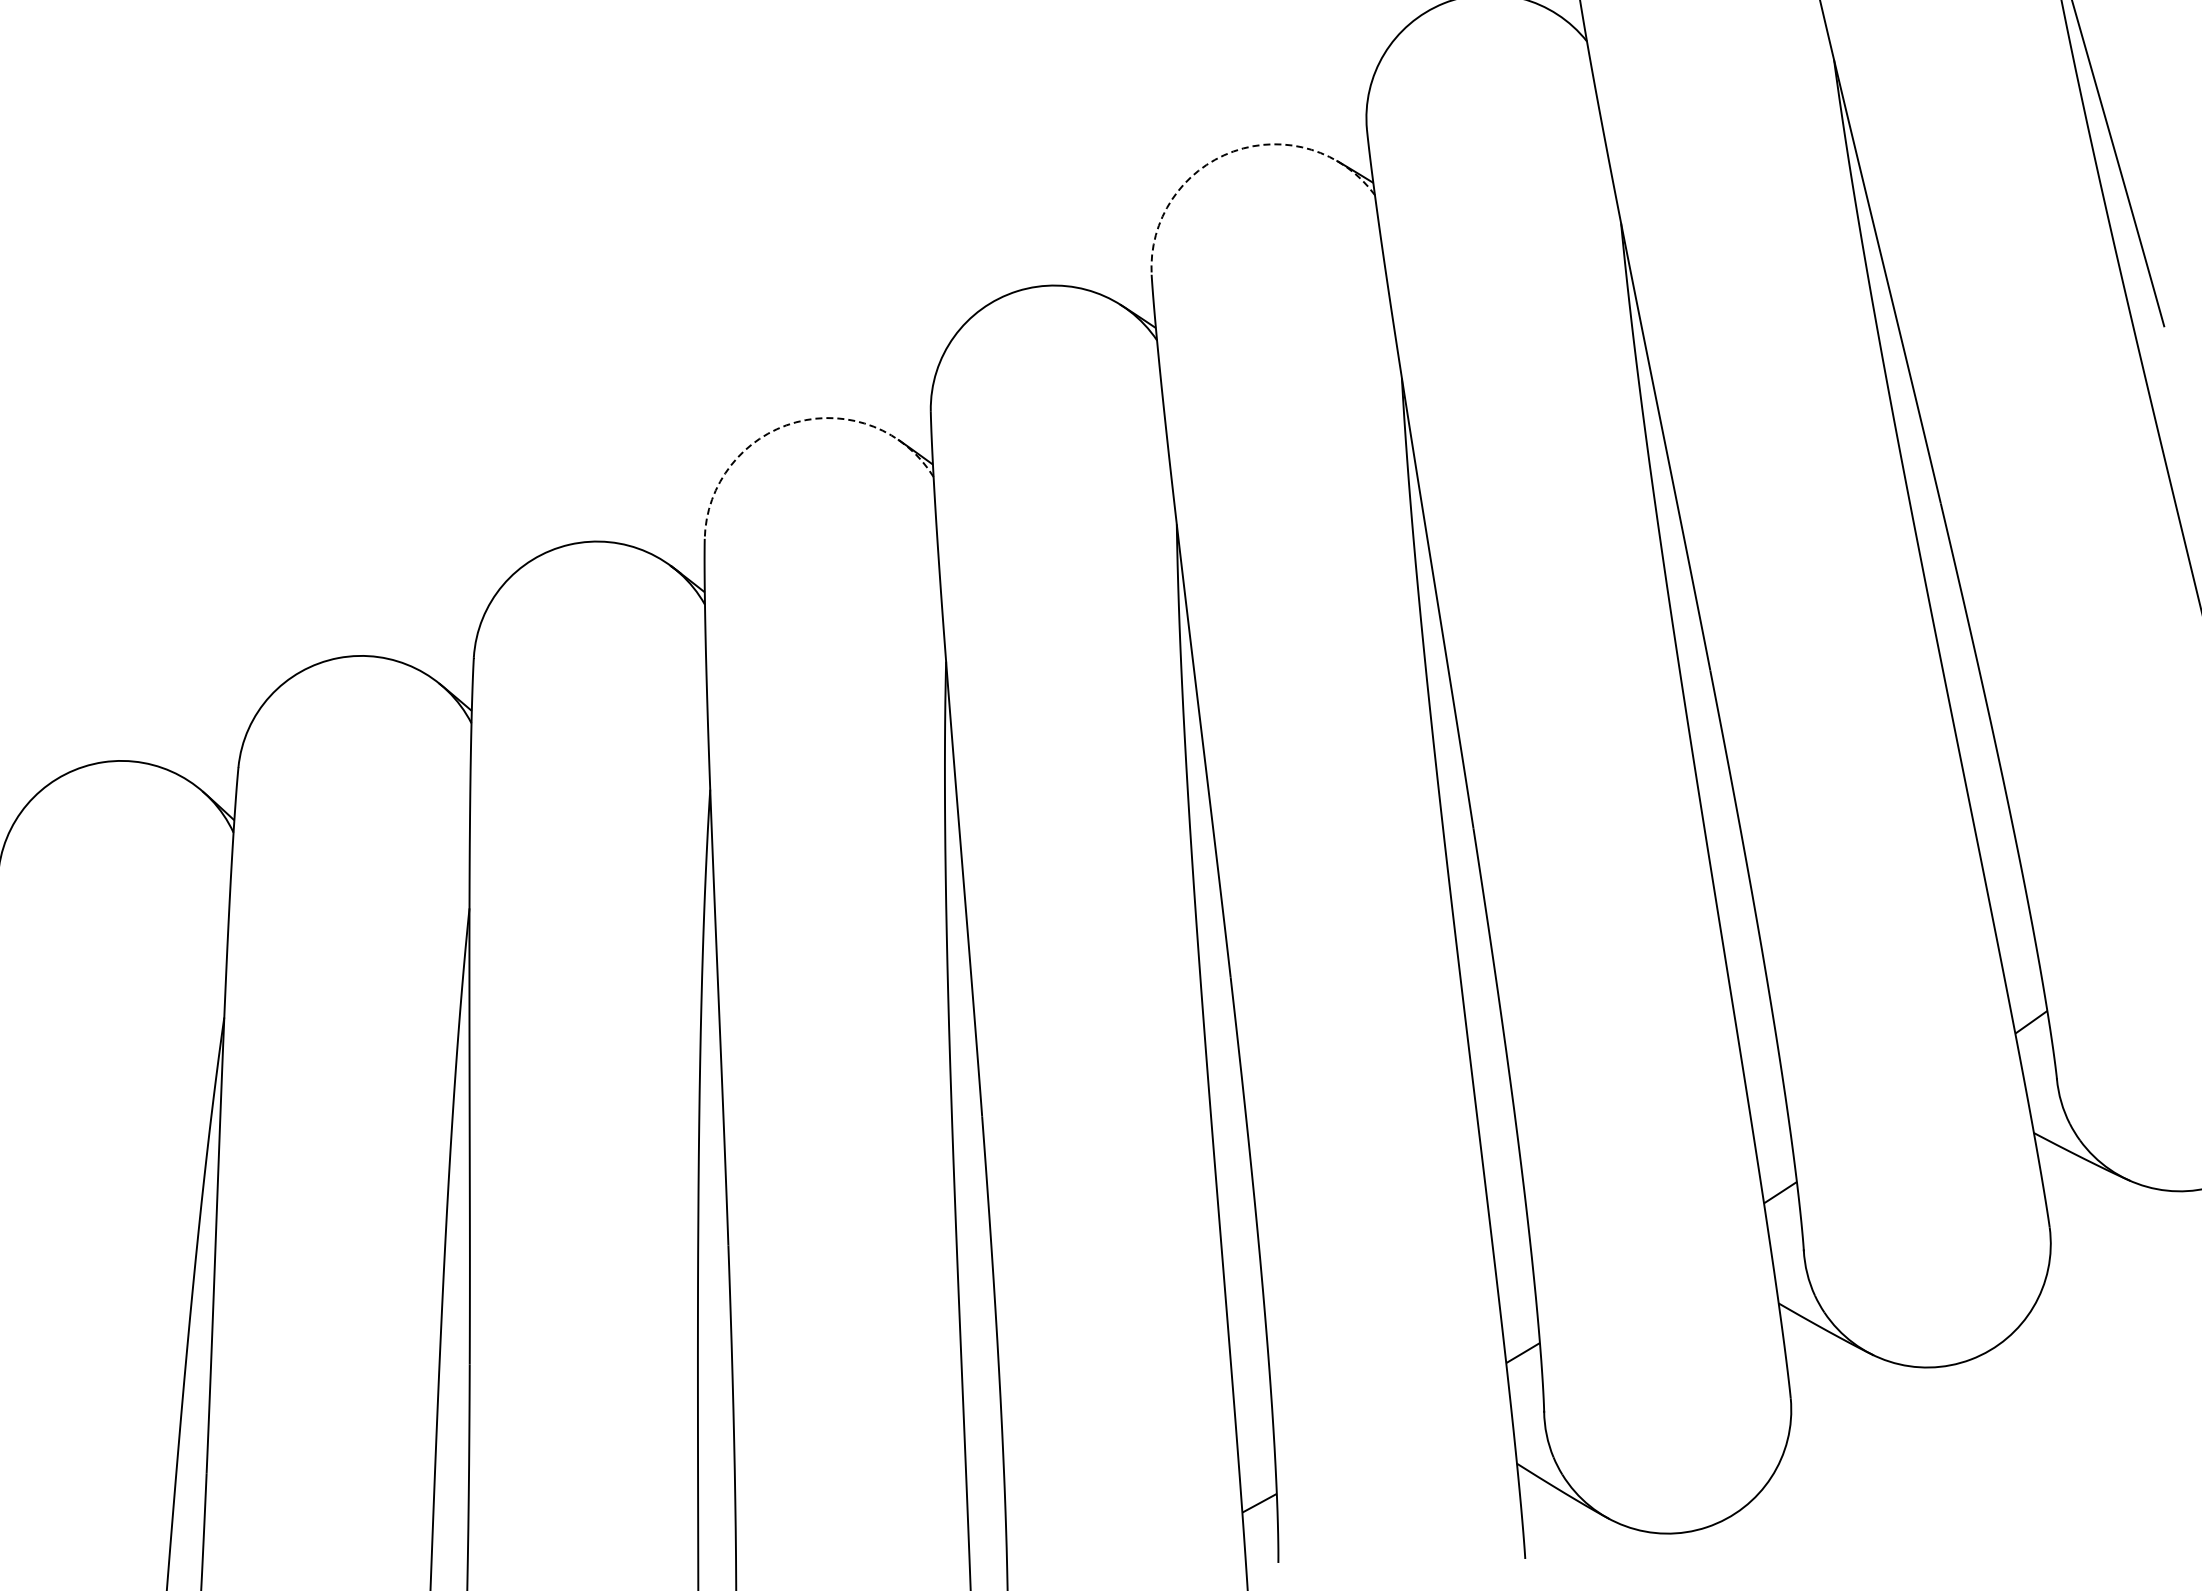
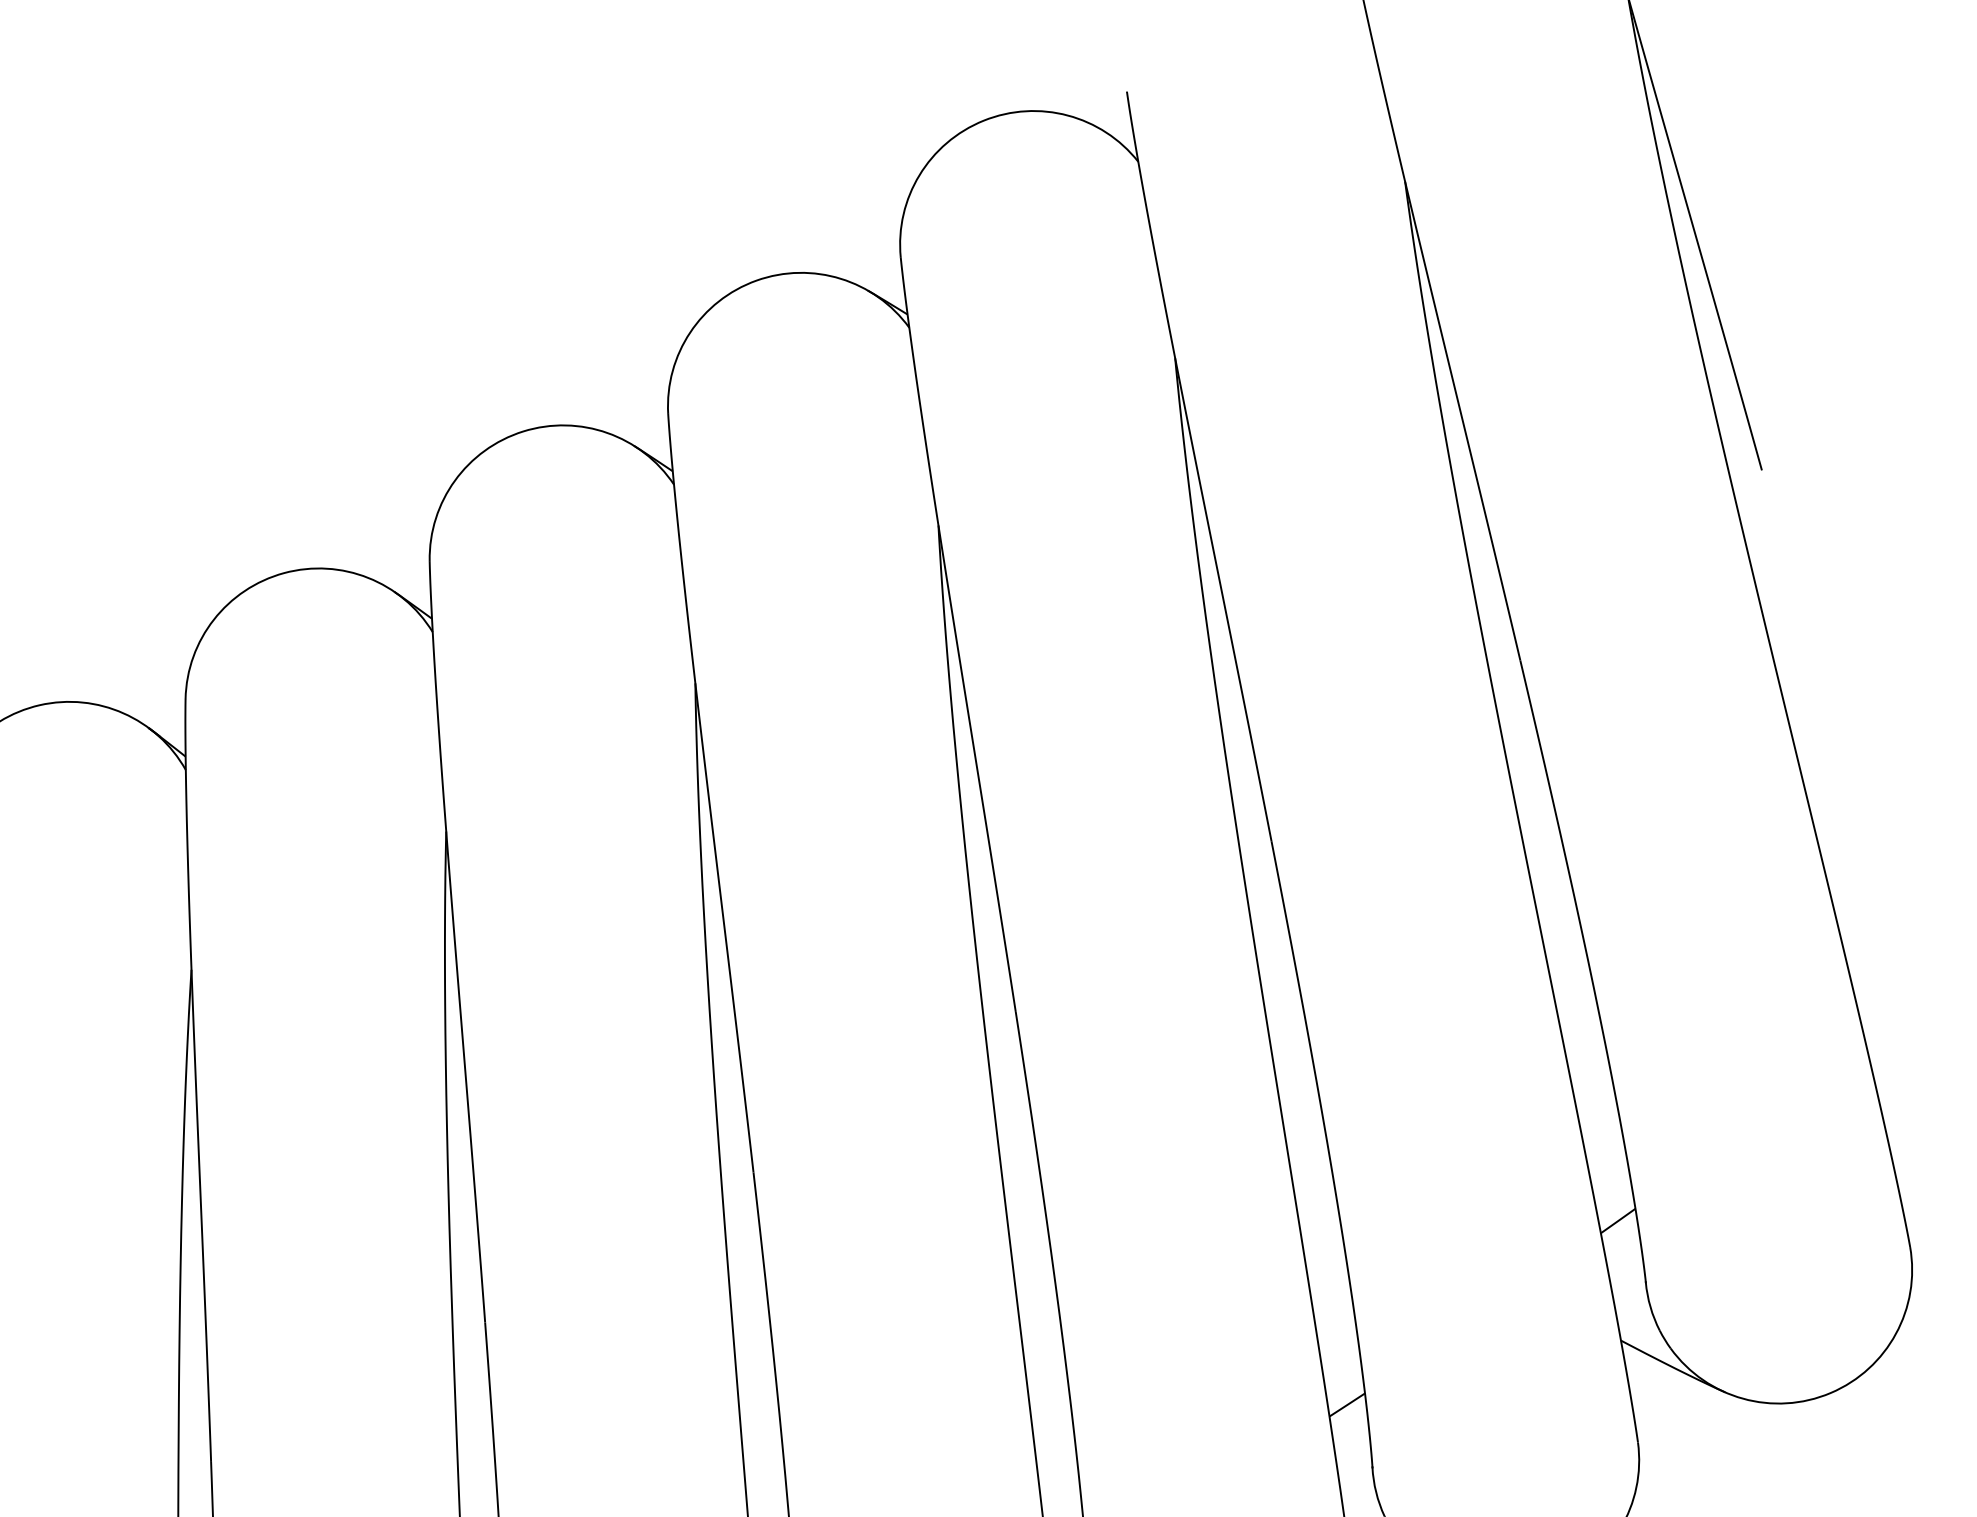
arc: (1233, 151) -> (756, 280), dashed -> solid
arc: (795, 422) -> (283, 573), dashed -> solid

